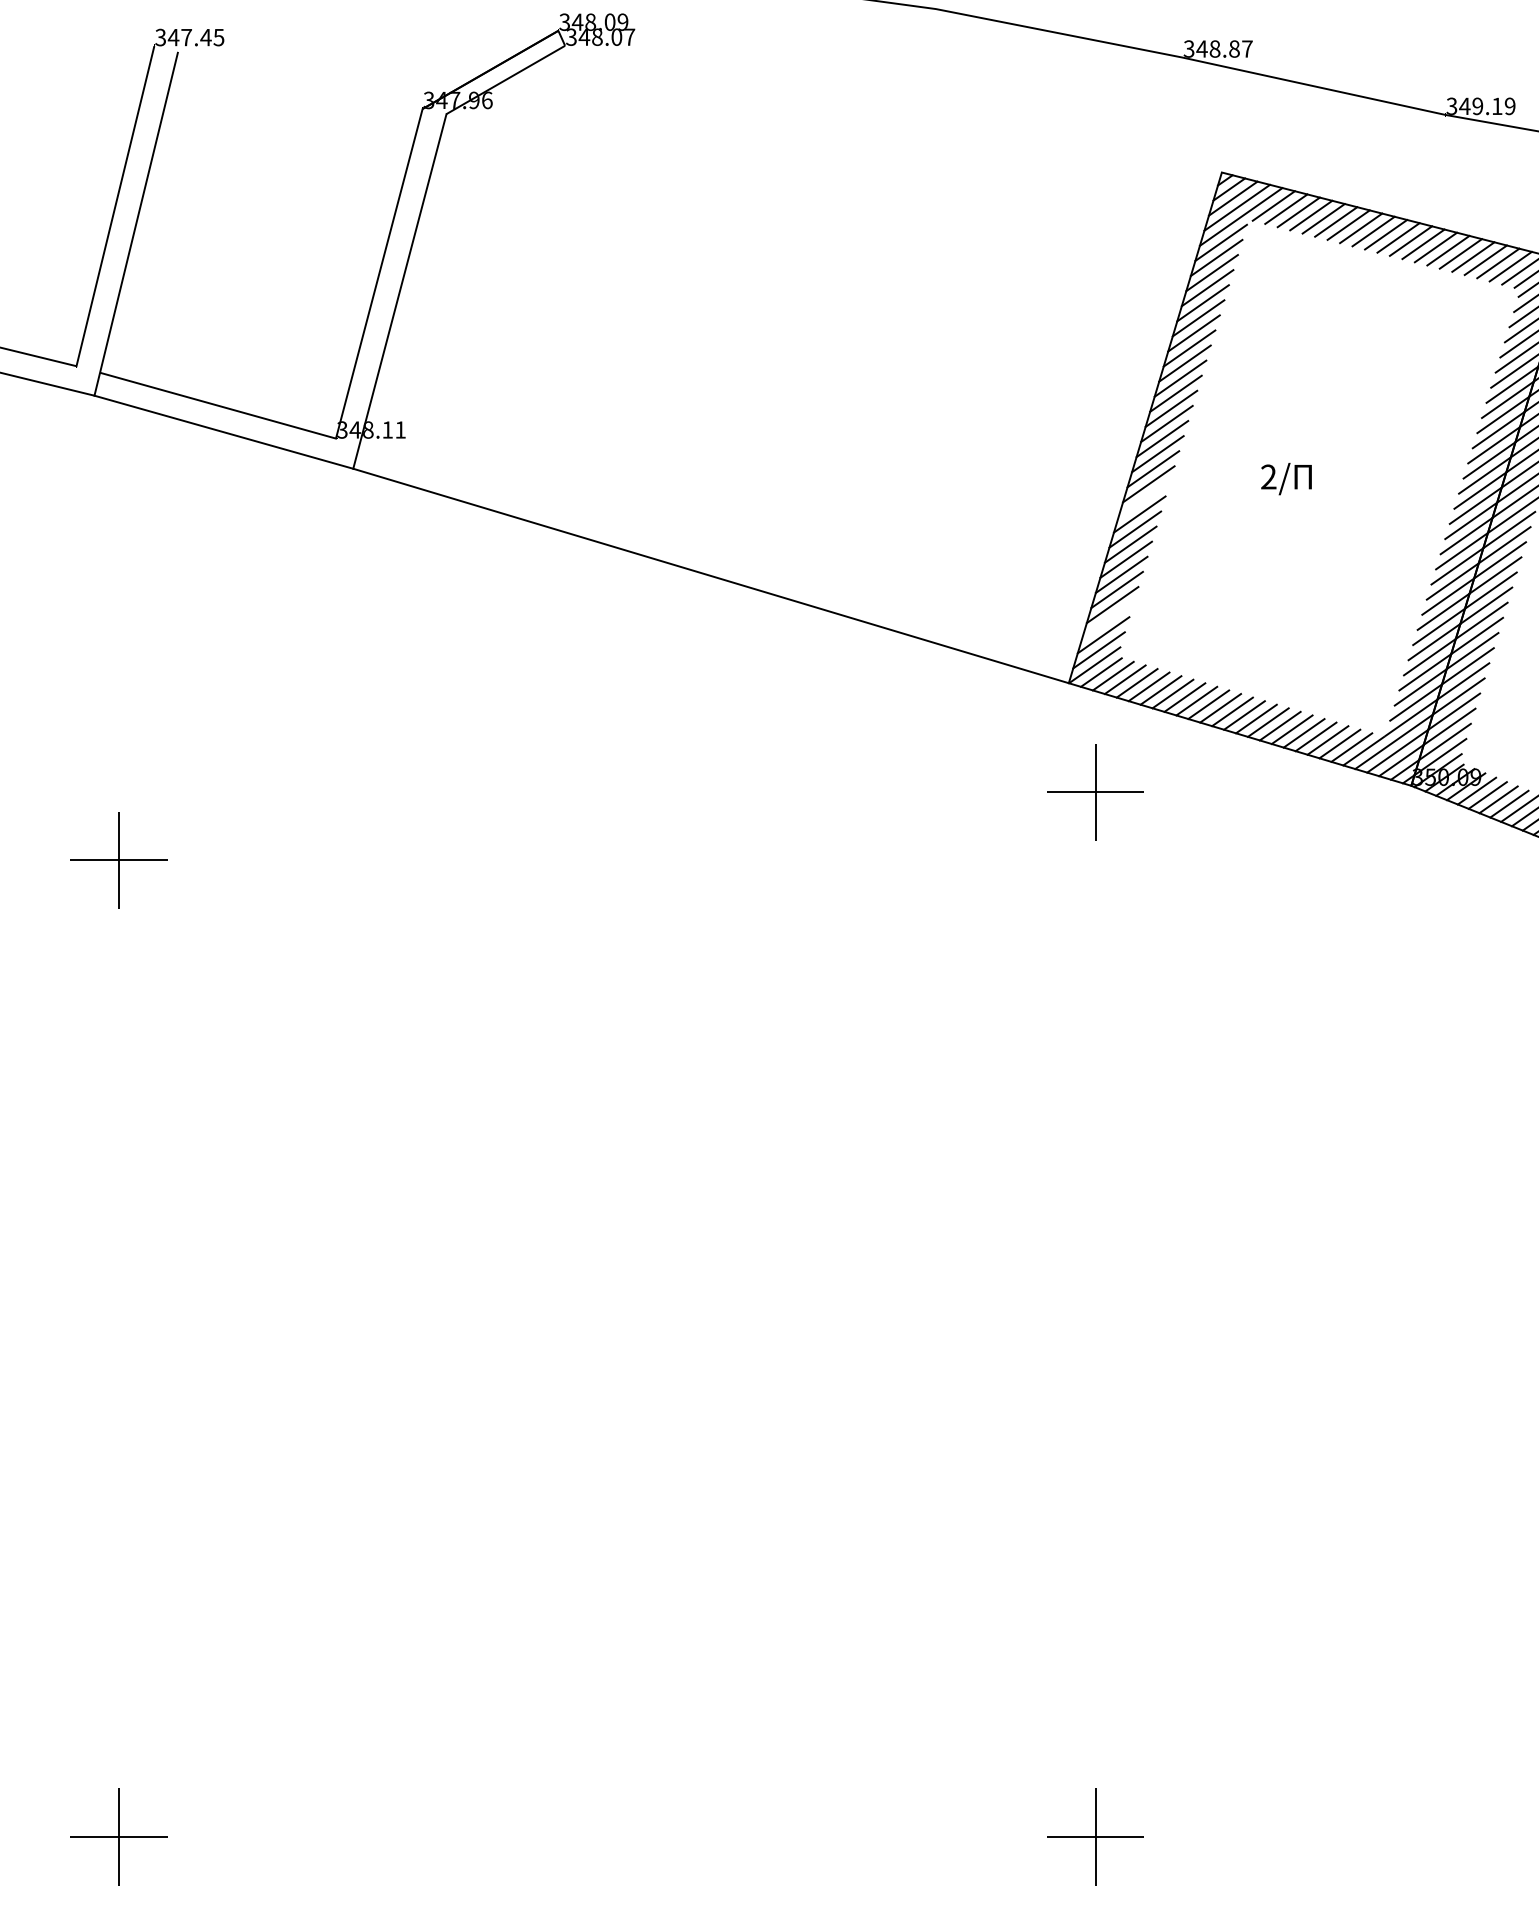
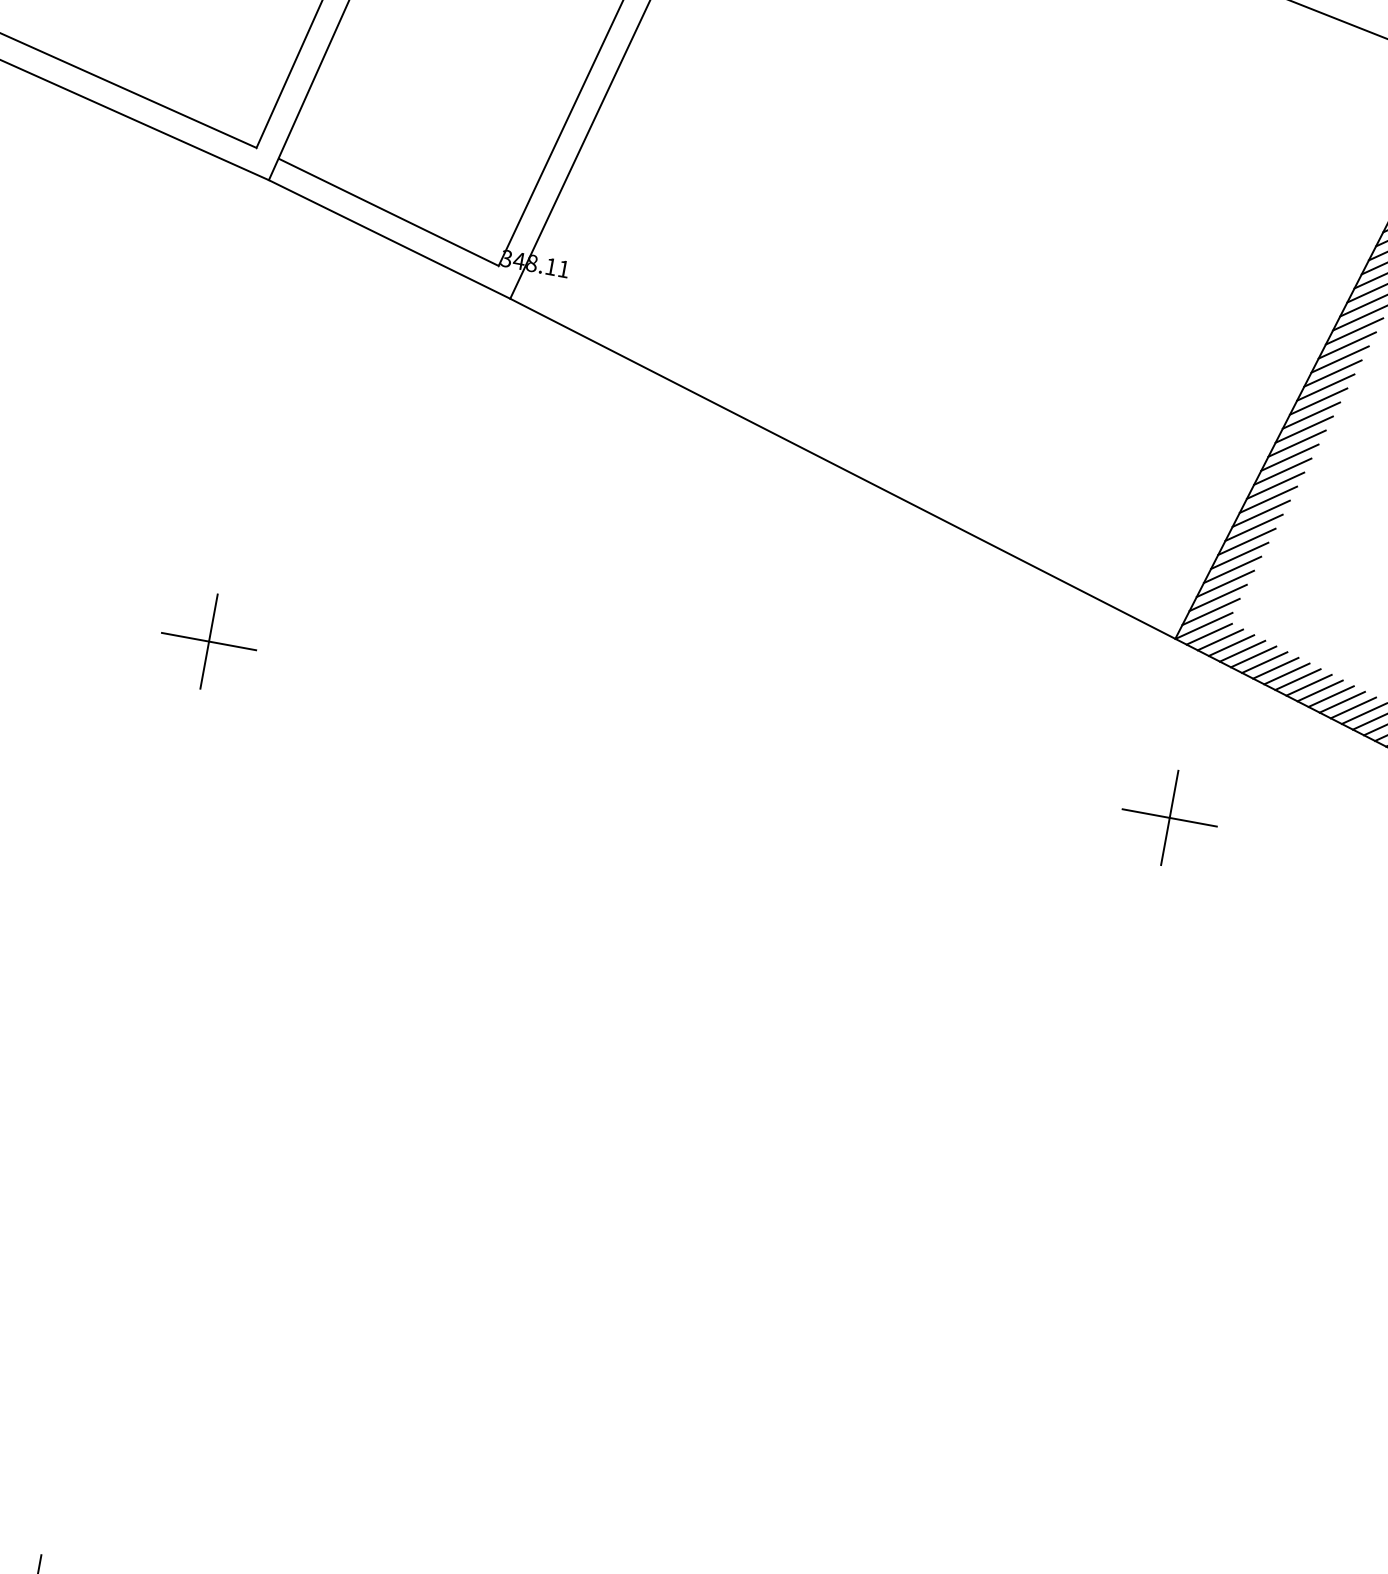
line: (1144, 499) -> (1282, 471), added
line: (1107, 620) -> (1224, 584), added
part: (1095, 792) -> (1169, 818), moved

